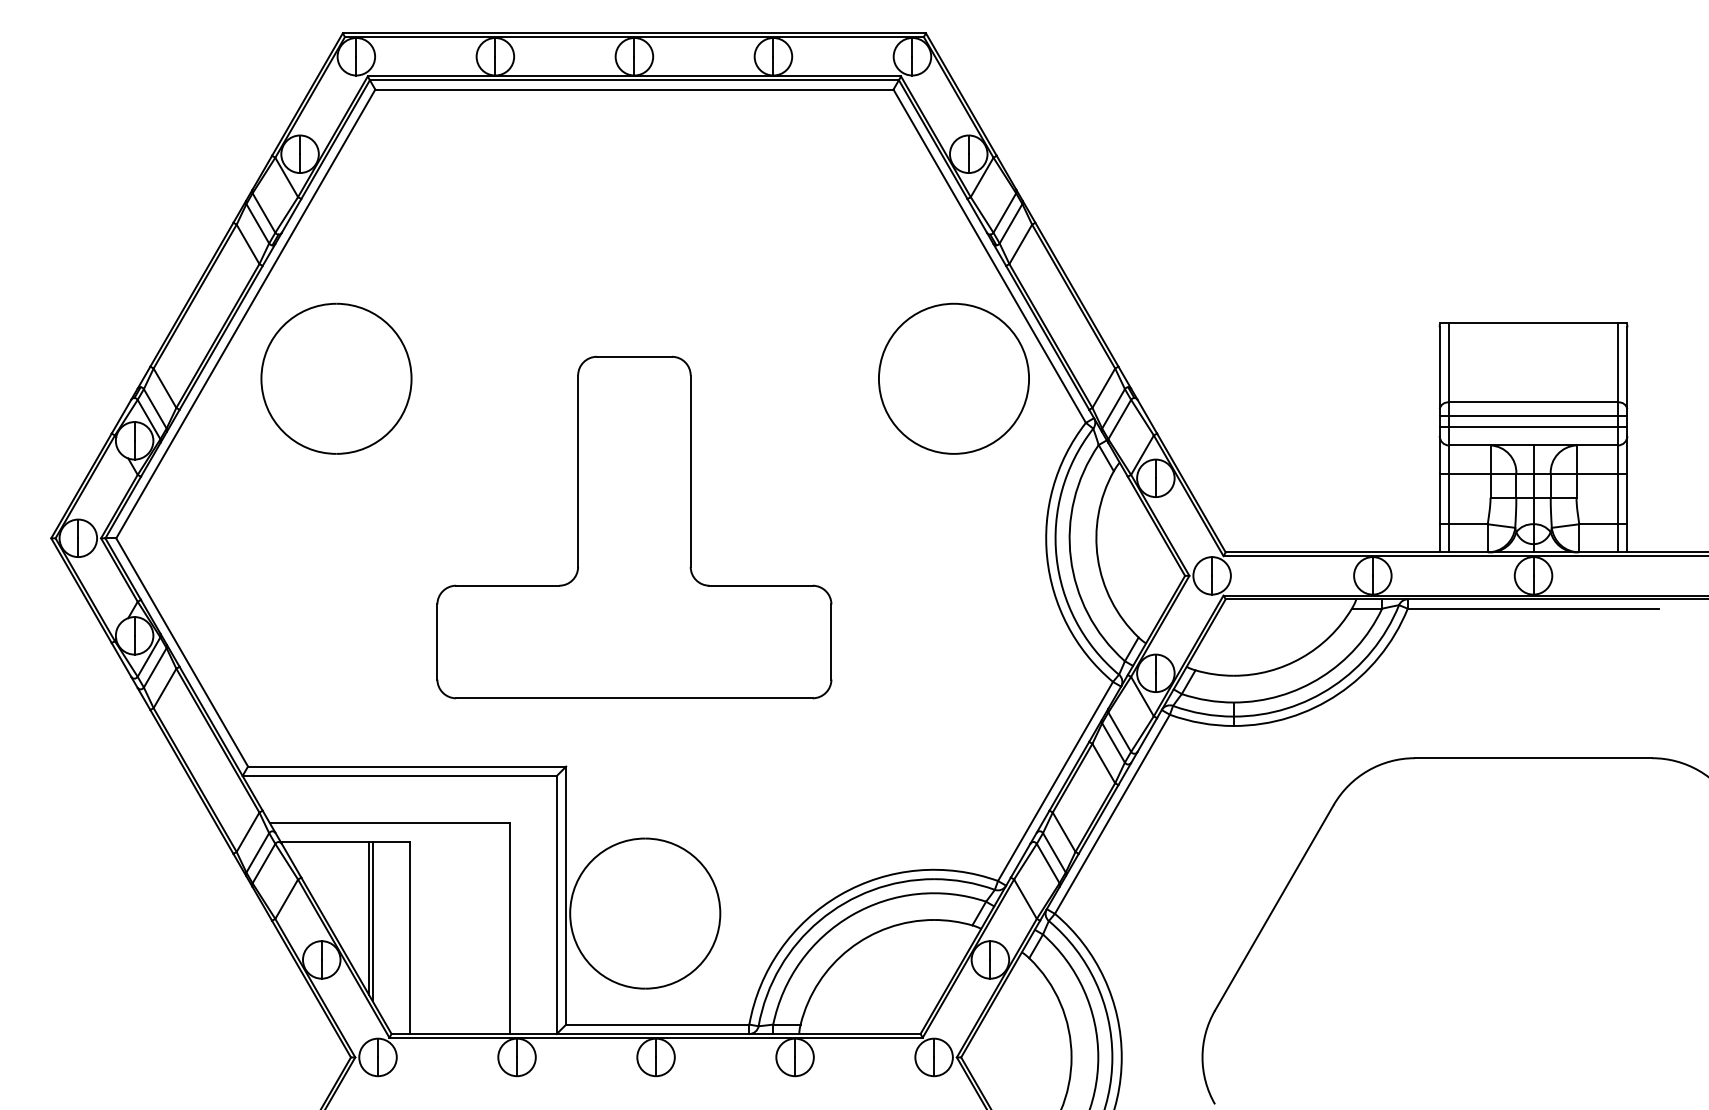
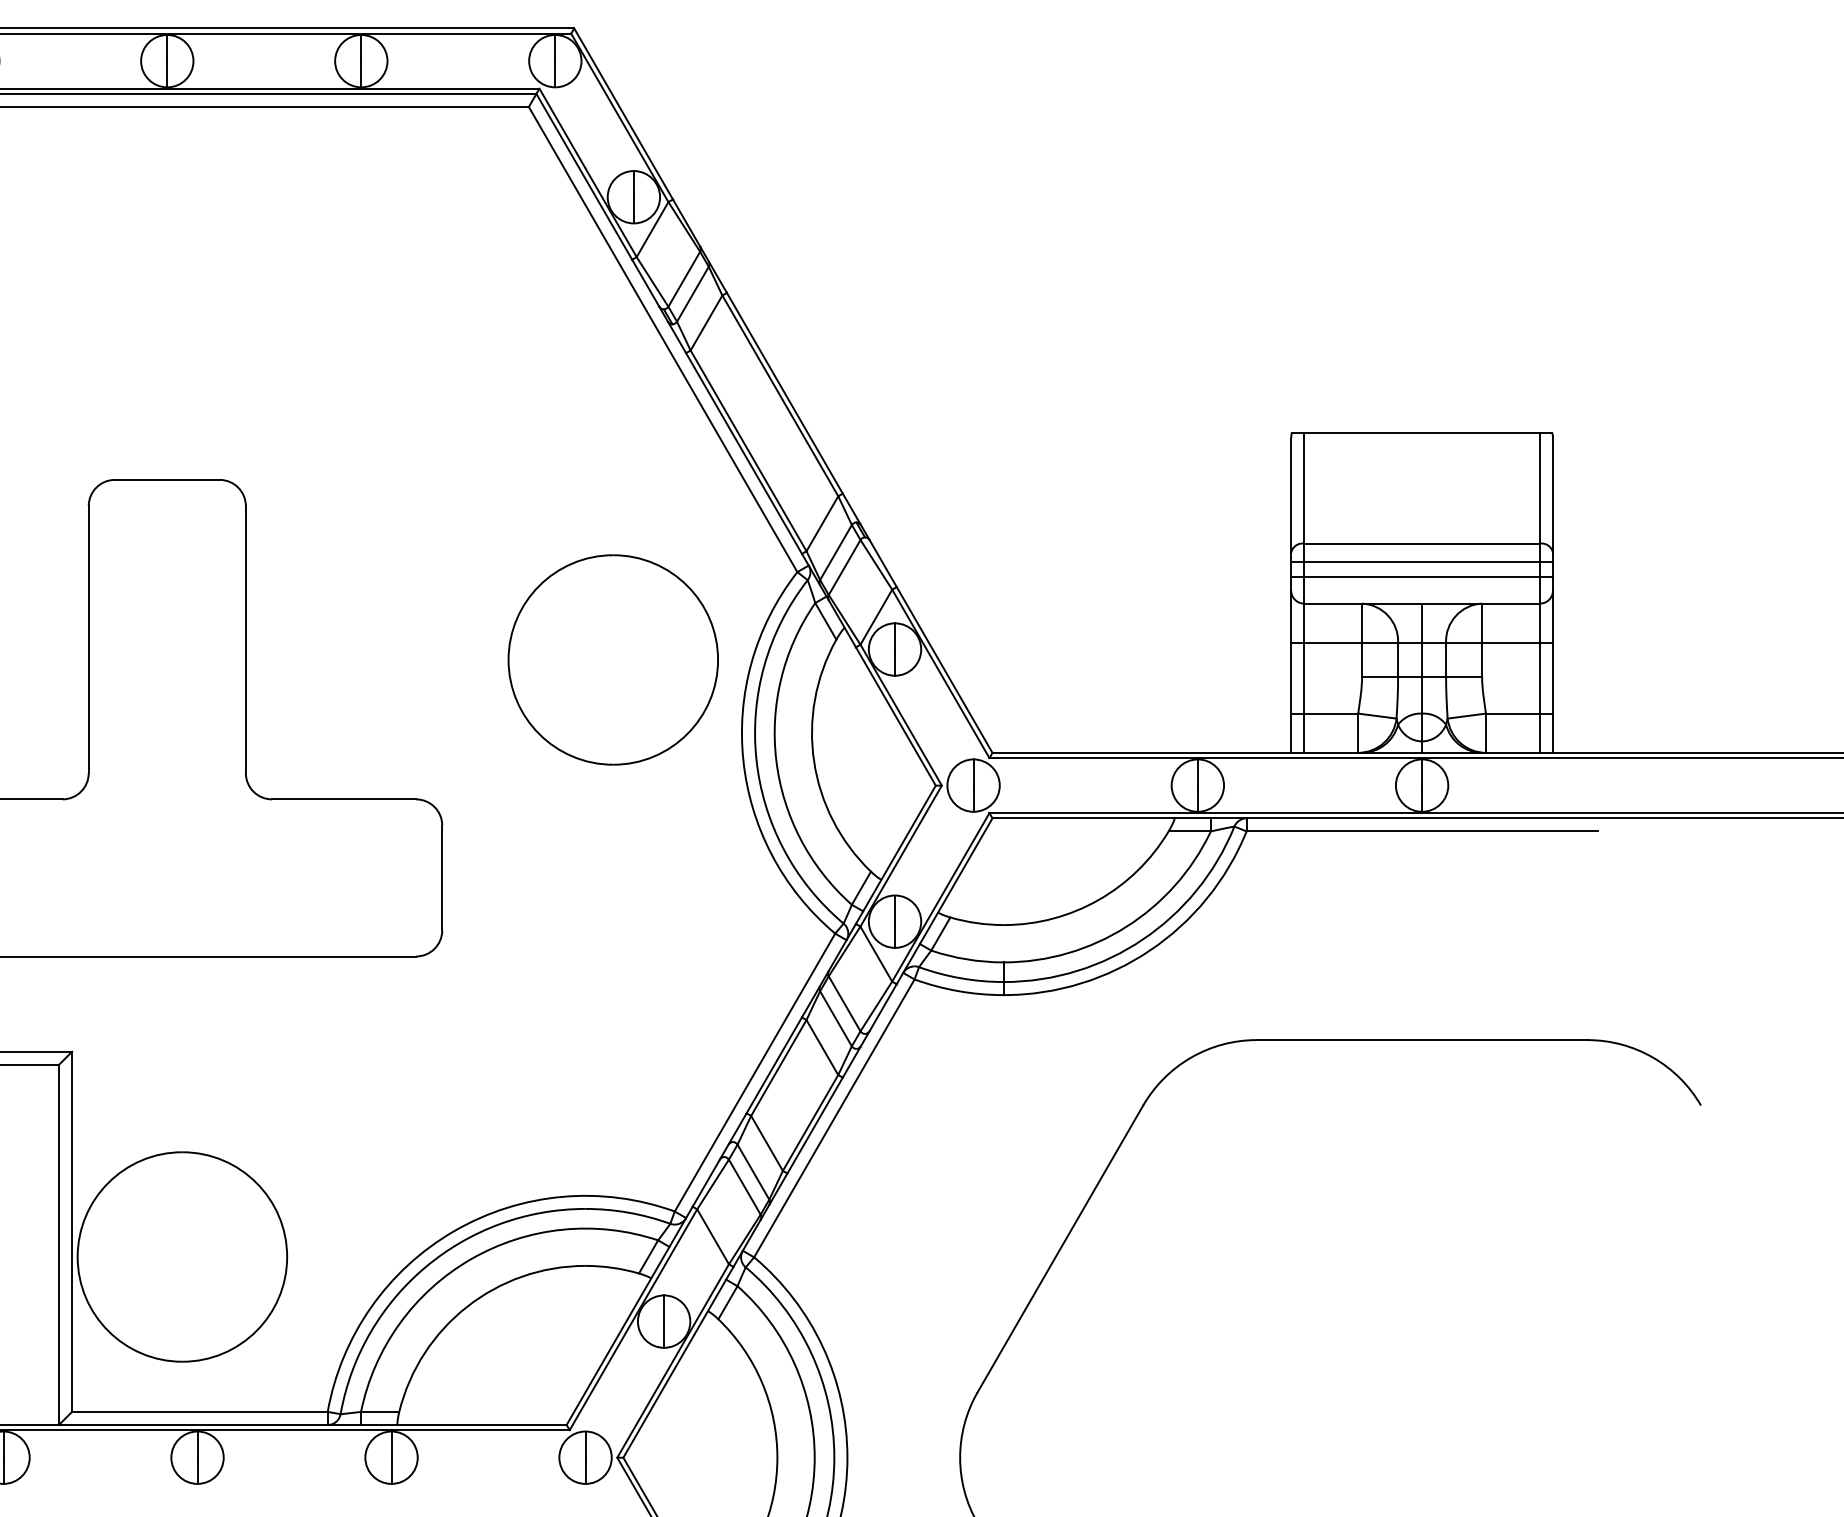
part: (953, 378) -> (612, 659), moved

